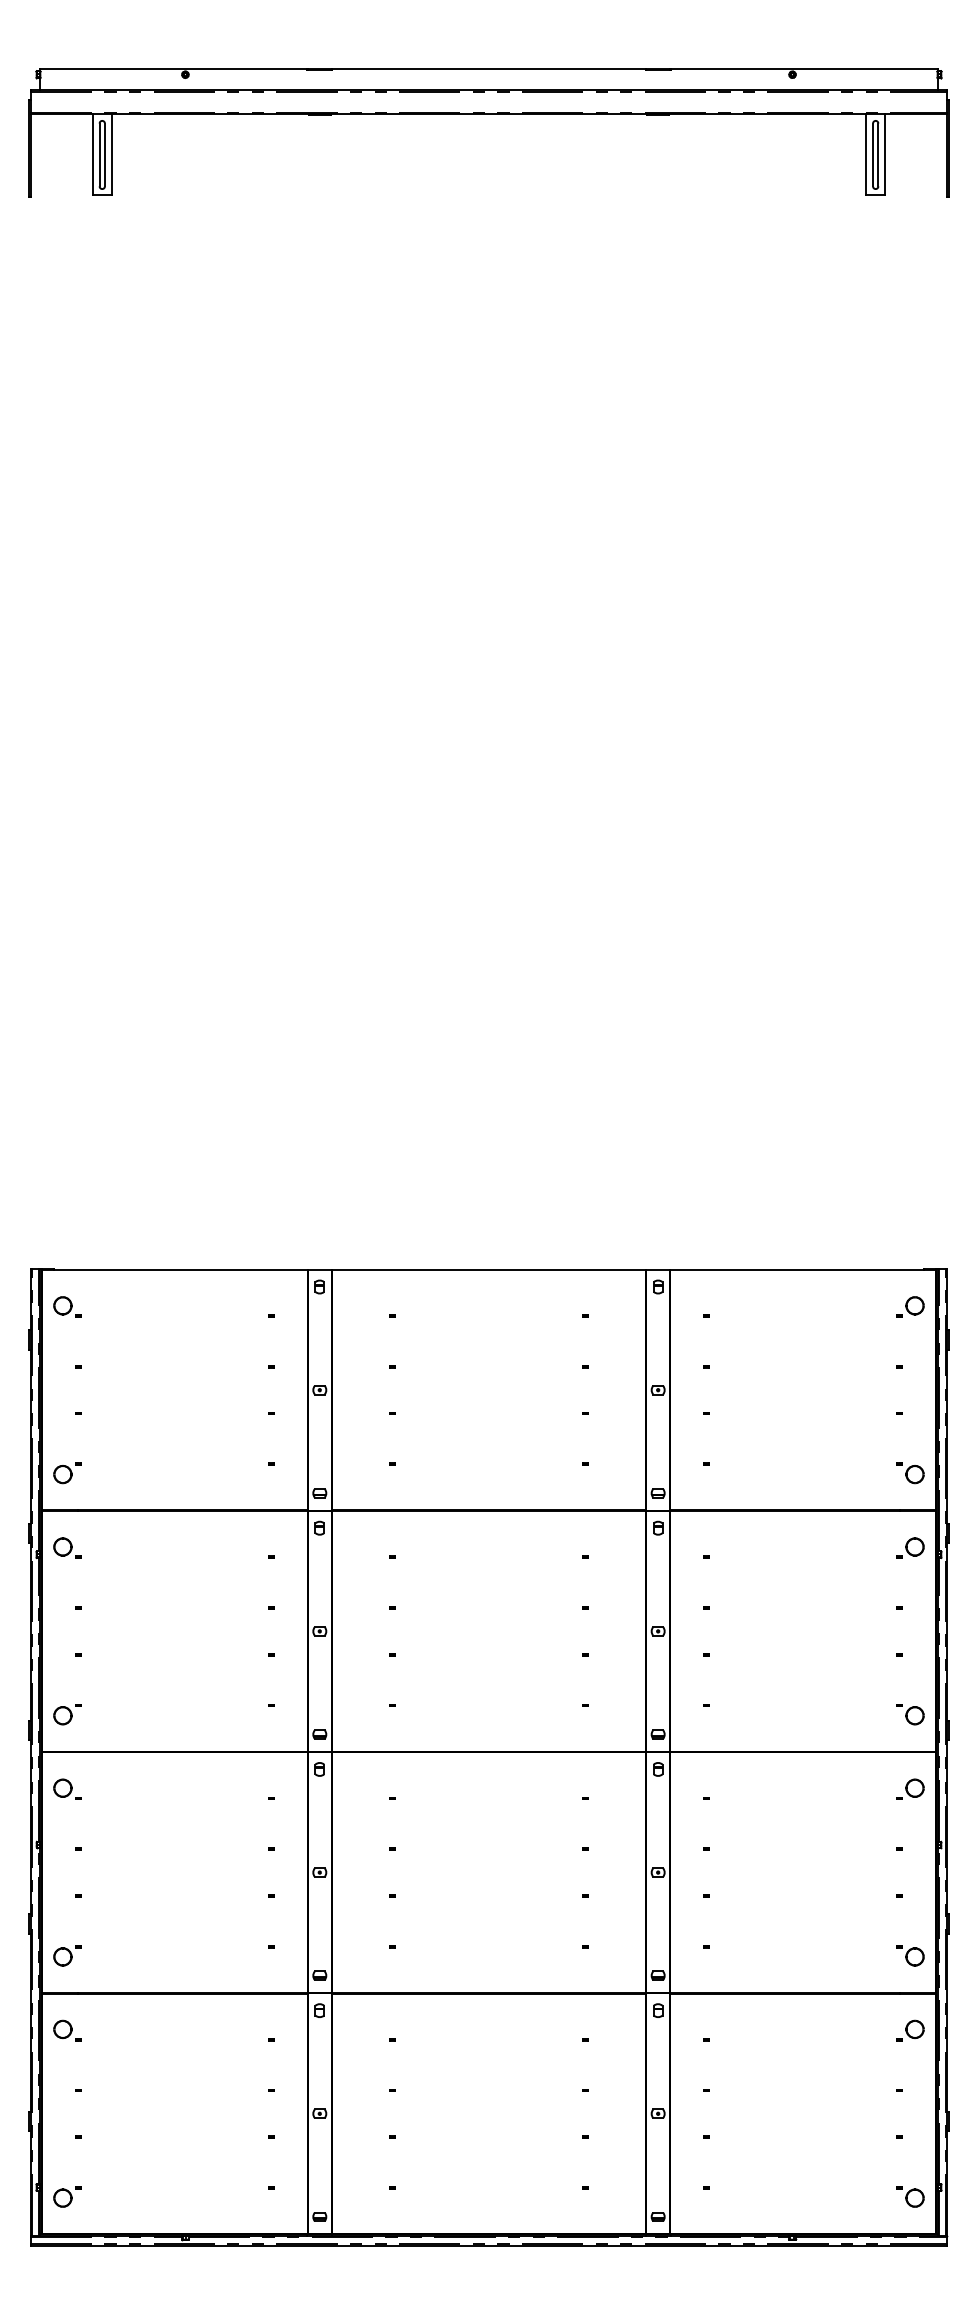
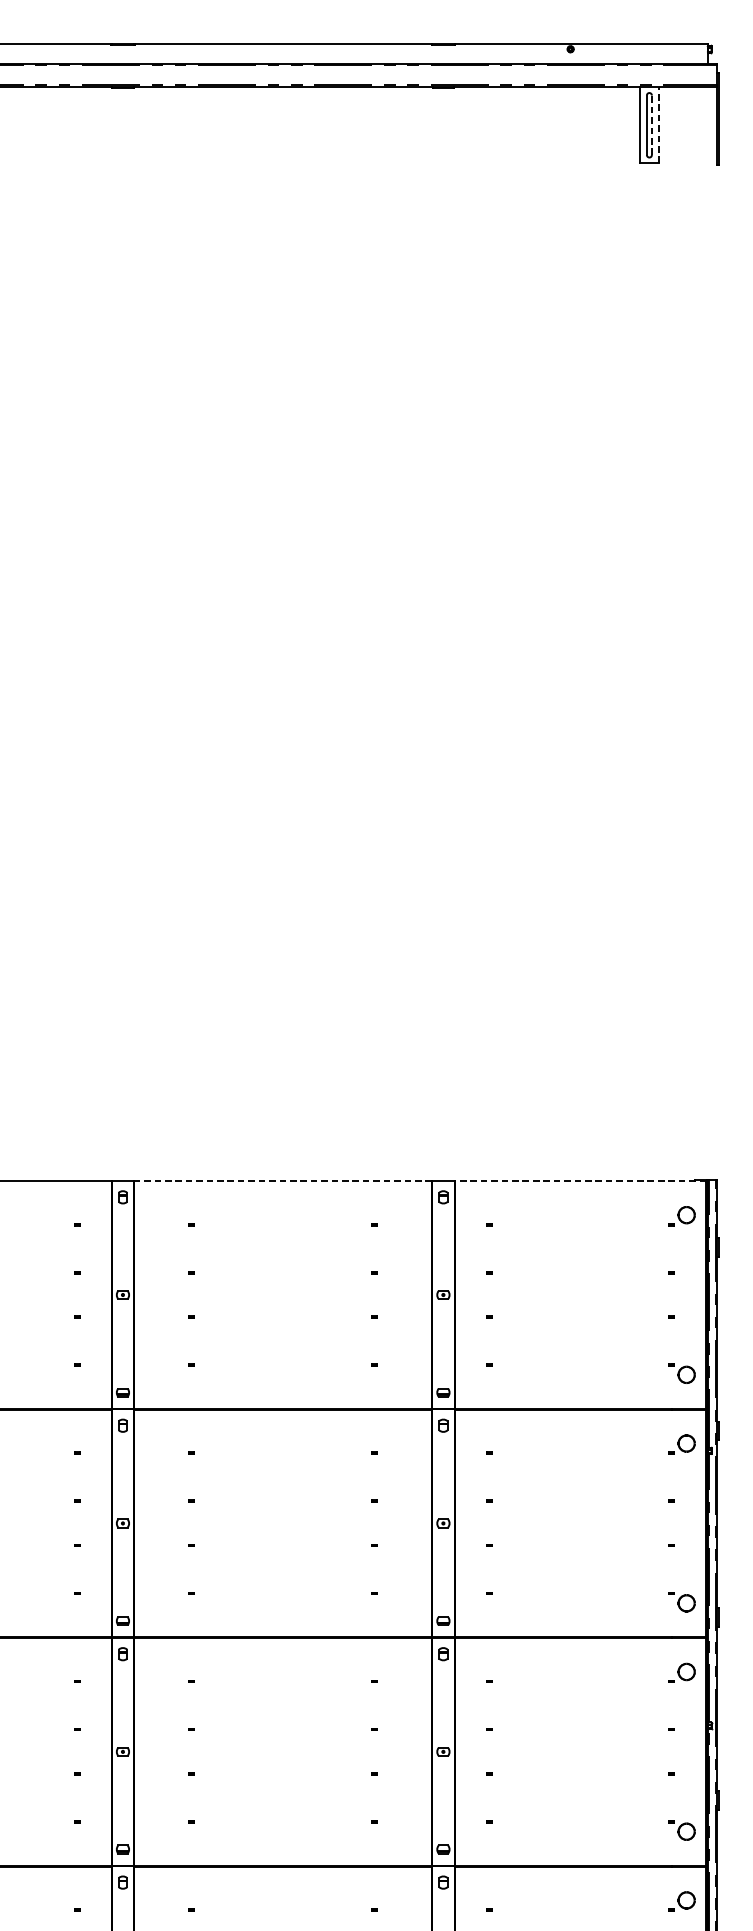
line: (878, 154) -> (652, 124), solid -> dashed
line: (885, 154) -> (658, 124), solid -> dashed
line: (488, 1270) -> (282, 1181), solid -> dashed
line: (802, 1270) -> (580, 1181), solid -> dashed

